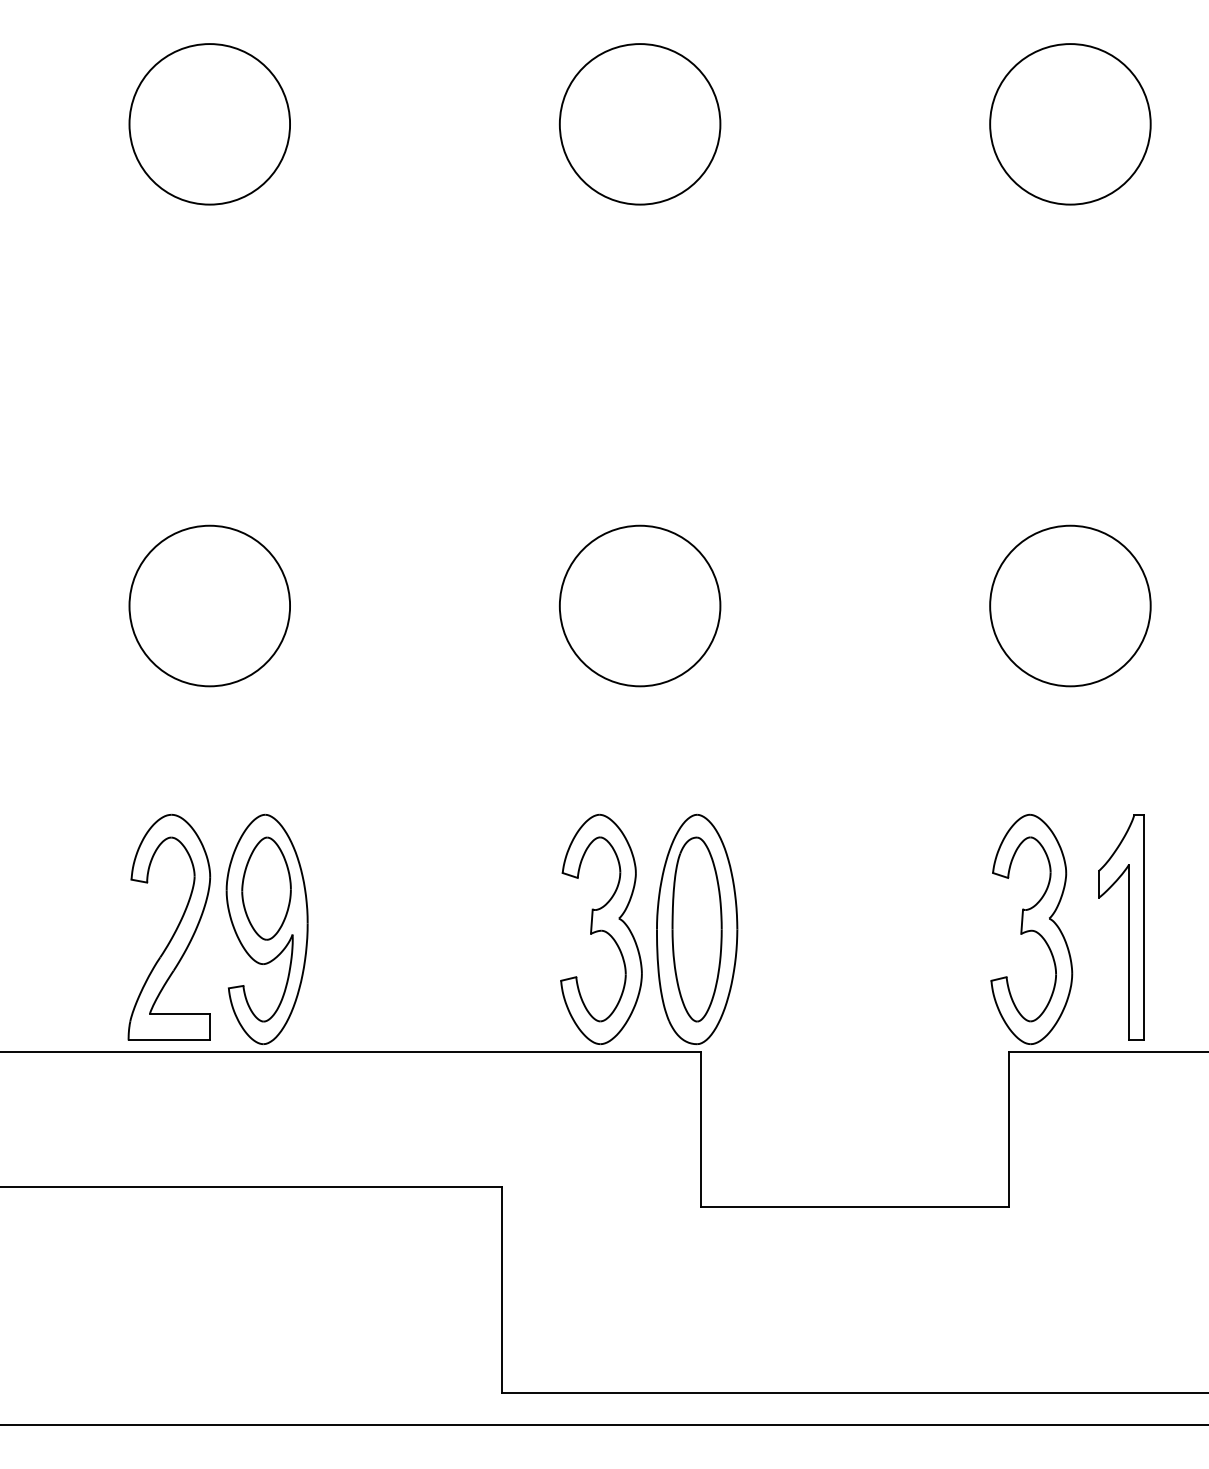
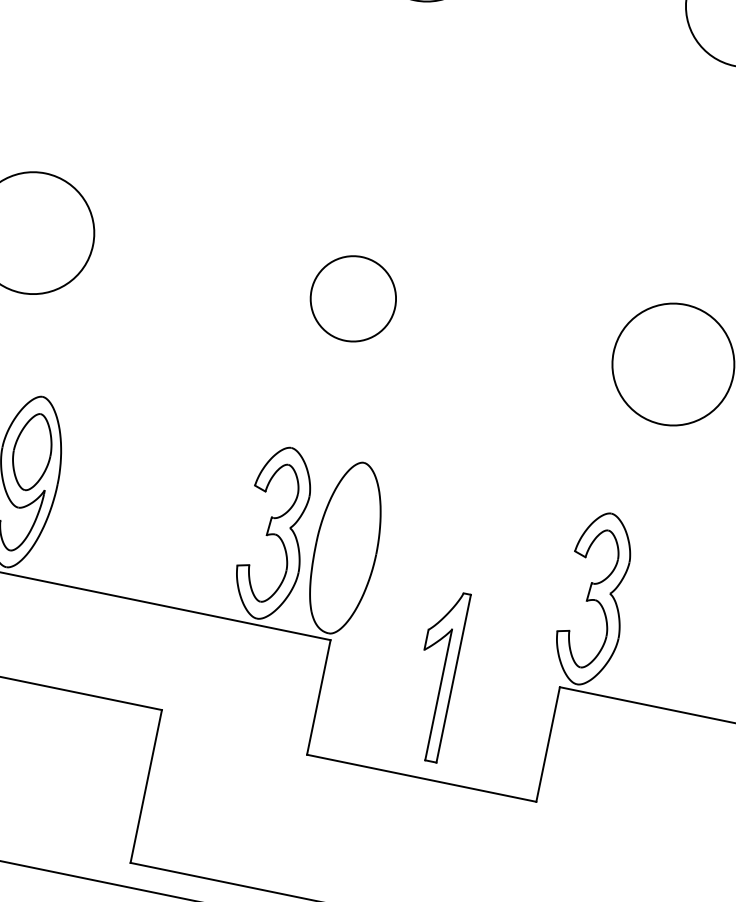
circle: (639, 605) -> (353, 298), size x0.7
part: (1128, 927) -> (442, 676), moved
part: (696, 929) -> (345, 548), removed

